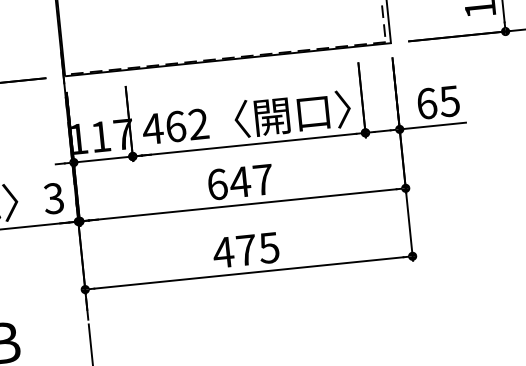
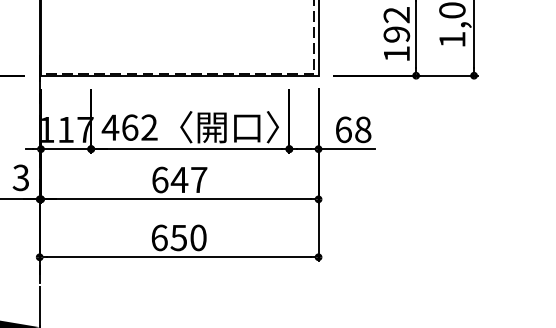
text: (448, 101) -> (362, 129), 65 -> 68
text: (245, 249) -> (178, 237), 475 -> 650

